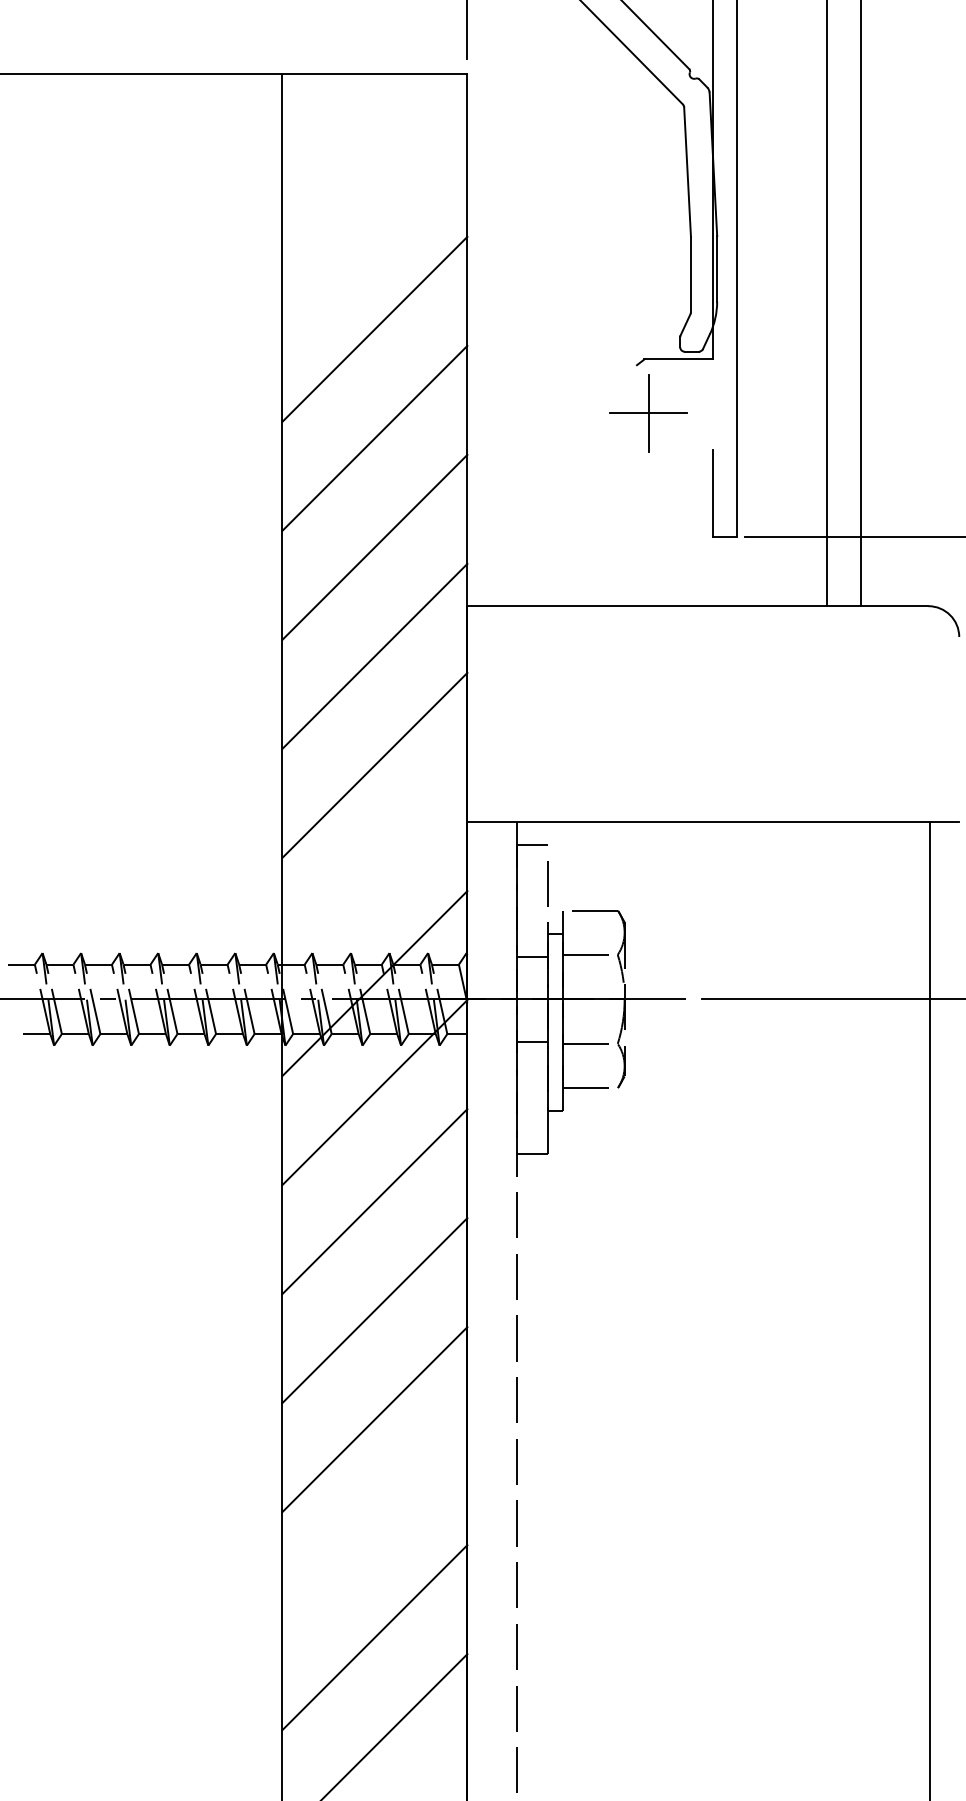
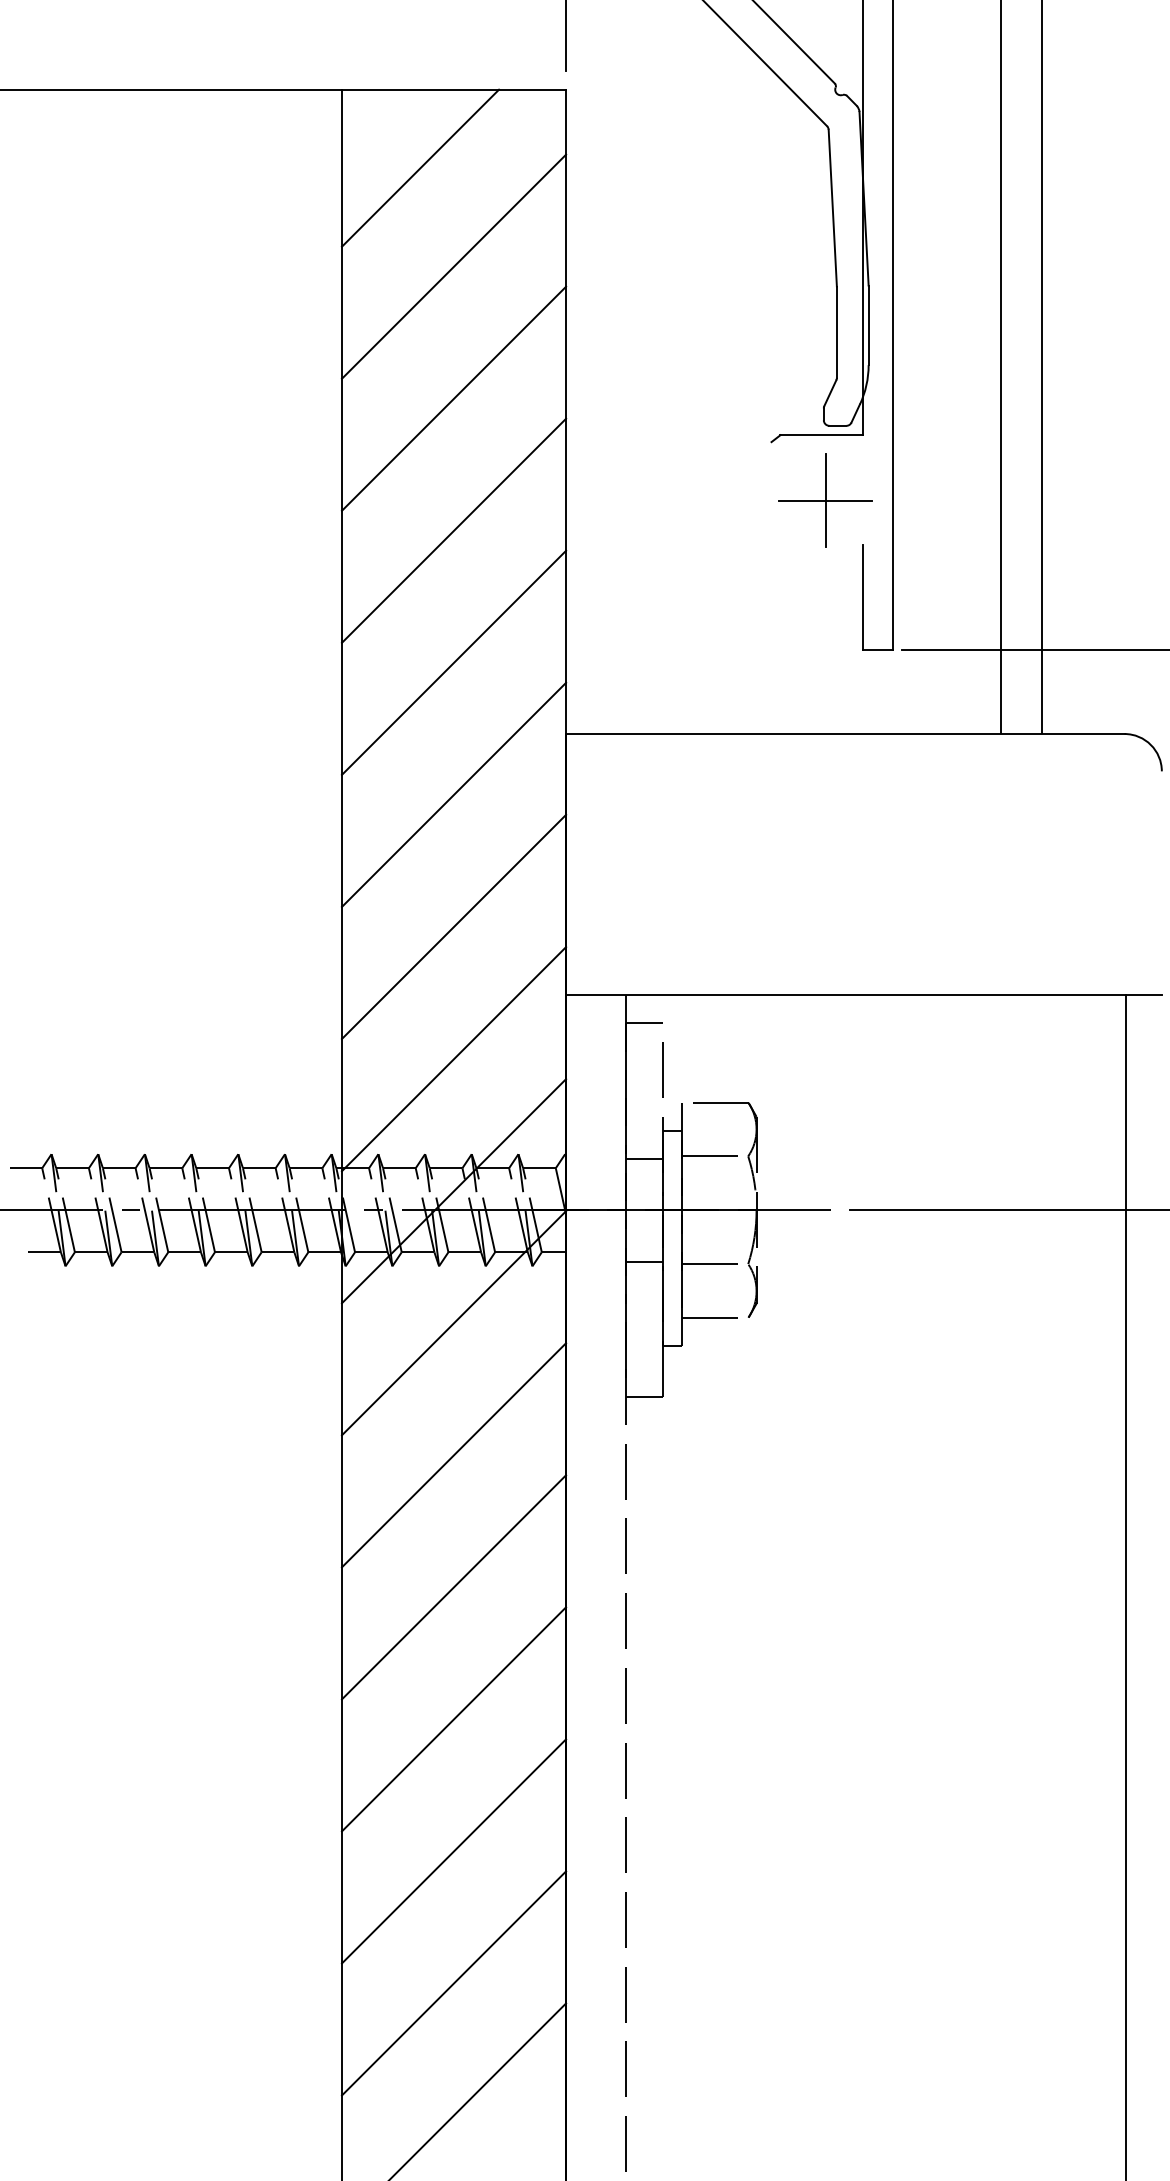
line: (347, 138) -> (420, 167), added
line: (374, 220) -> (453, 266), added
part: (648, 413) -> (825, 500), moved
line: (374, 874) -> (453, 1059), added
line: (374, 1528) -> (453, 1851), added

